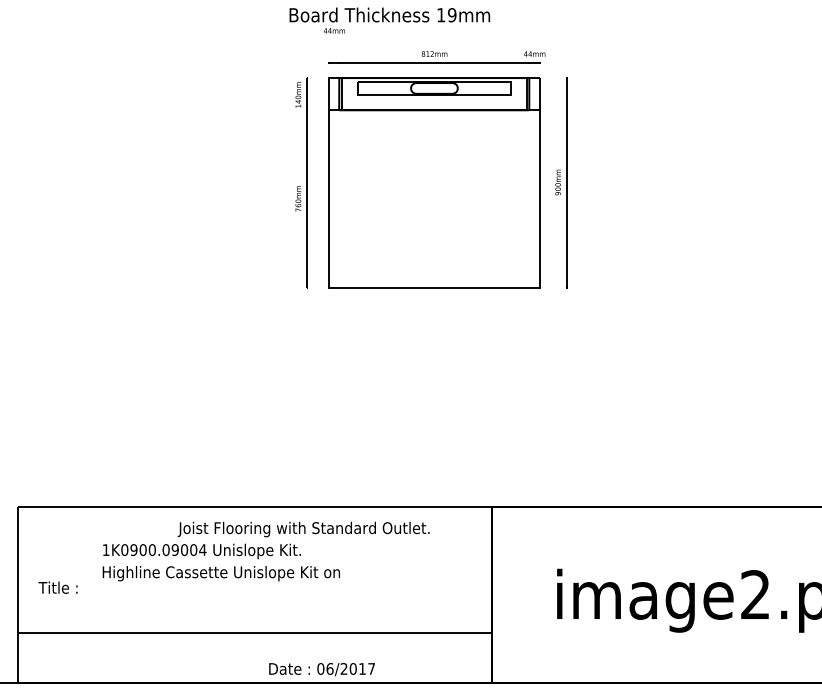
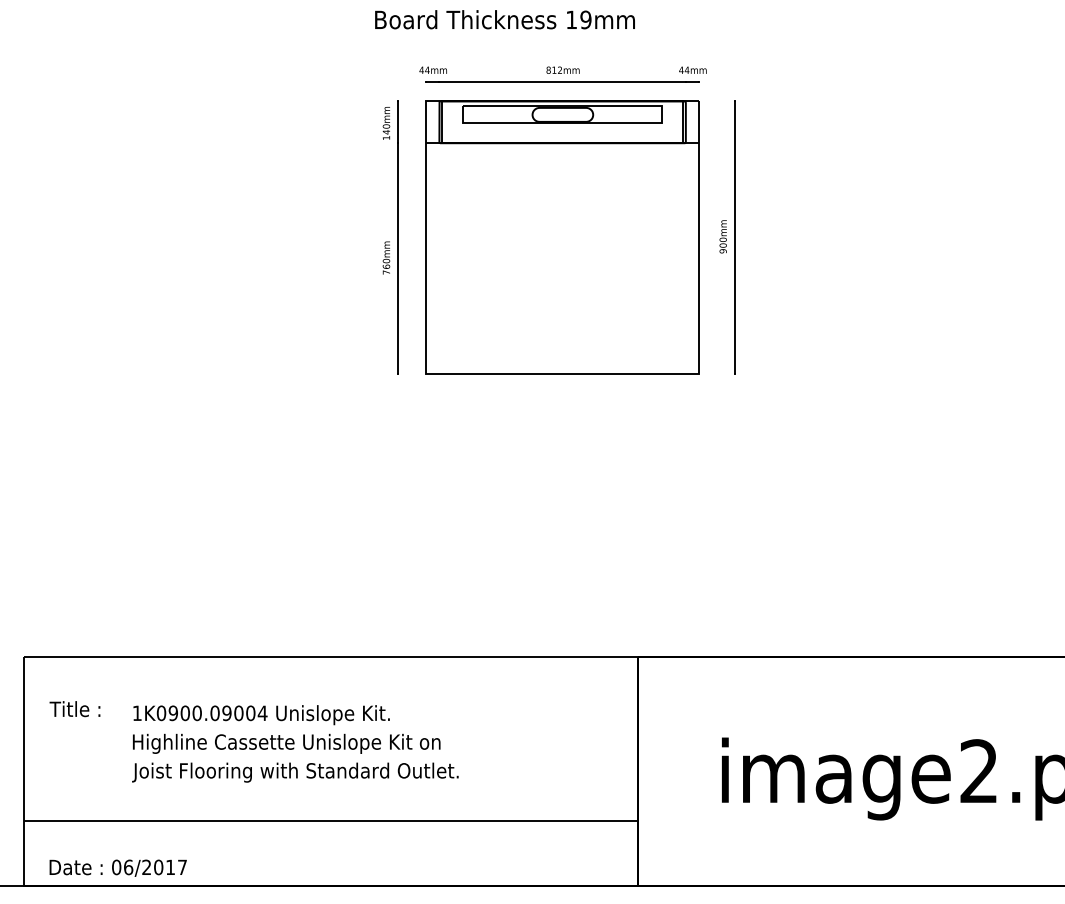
text: (333, 30) -> (432, 69), moved
text: (303, 529) -> (295, 772), moved
text: (57, 588) -> (74, 709), moved
text: (321, 669) -> (117, 867), moved

